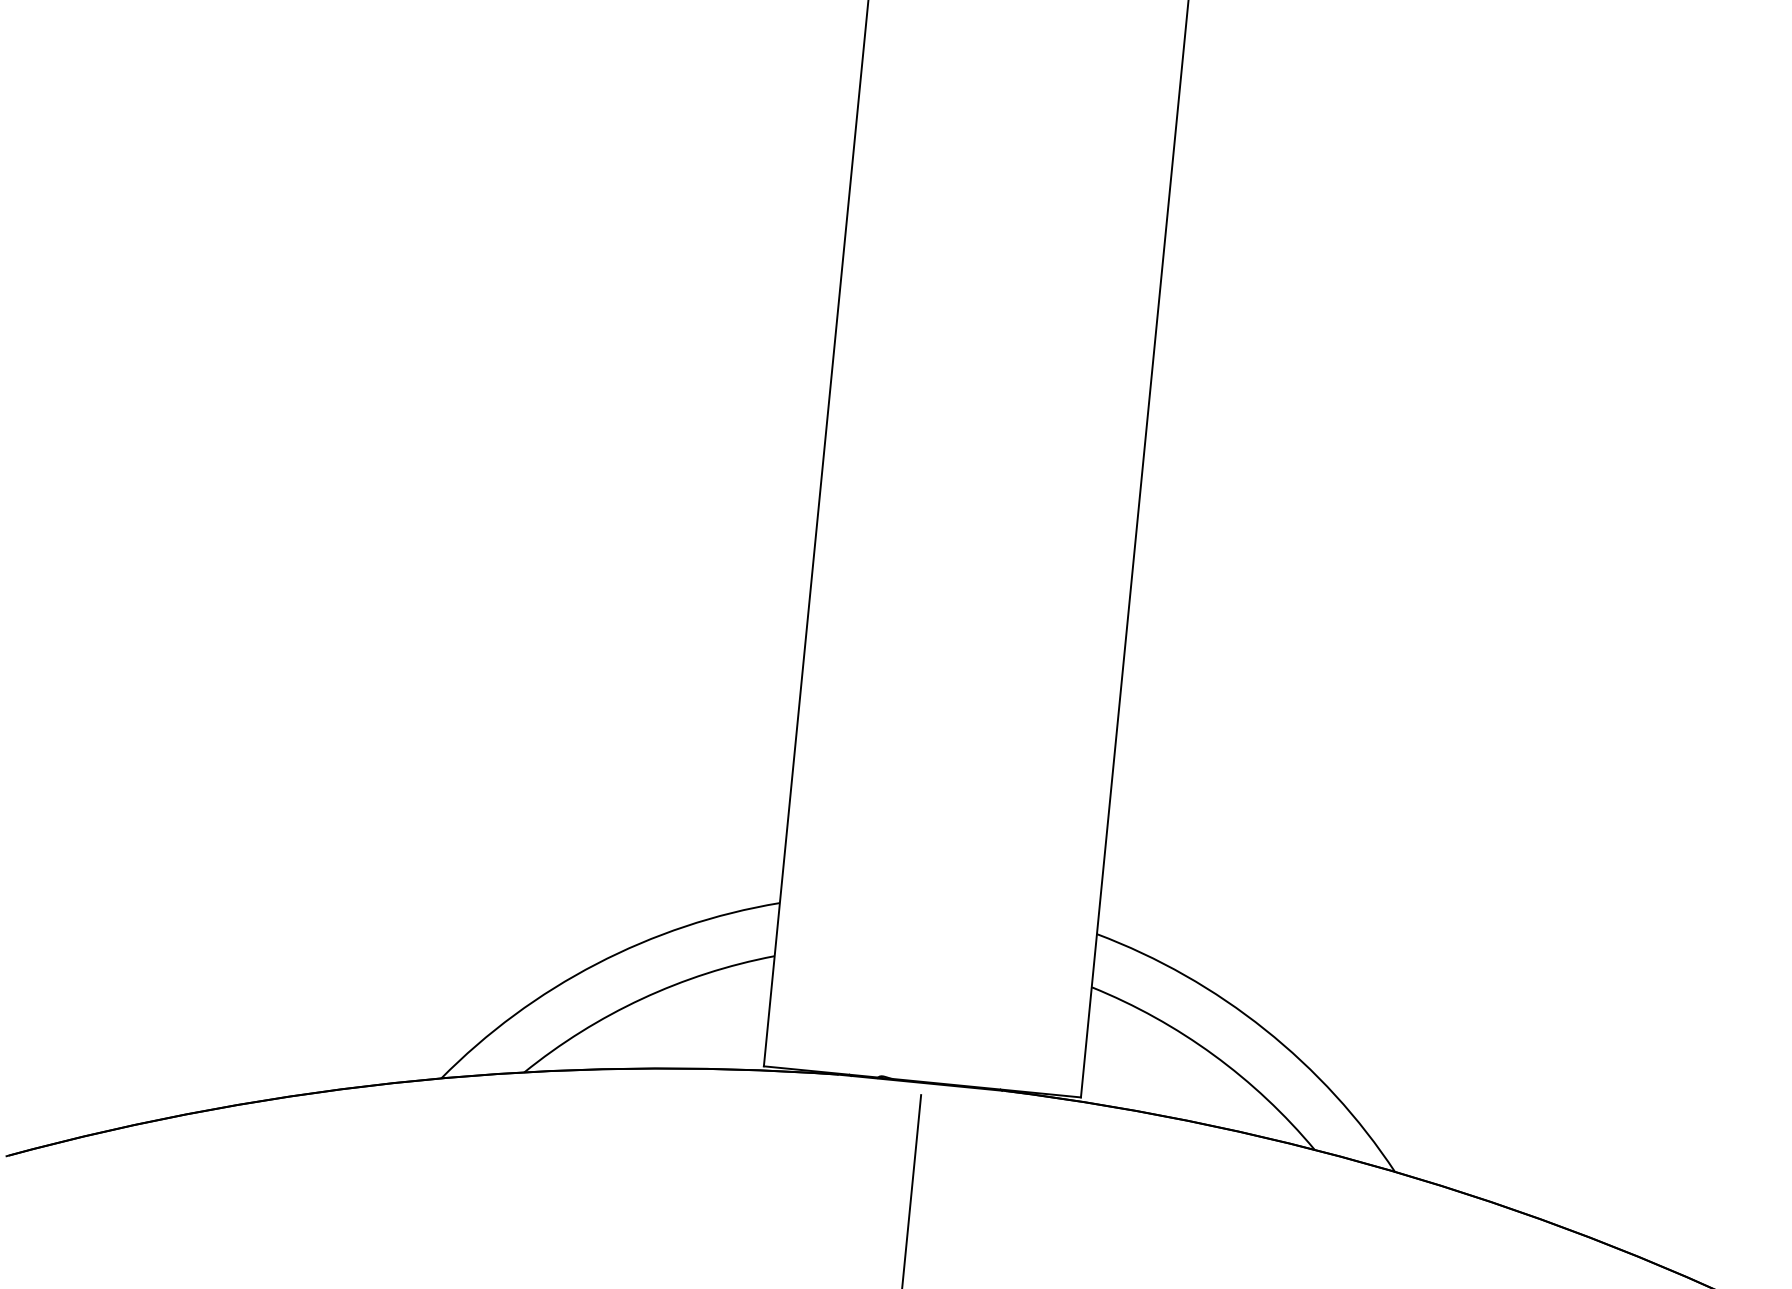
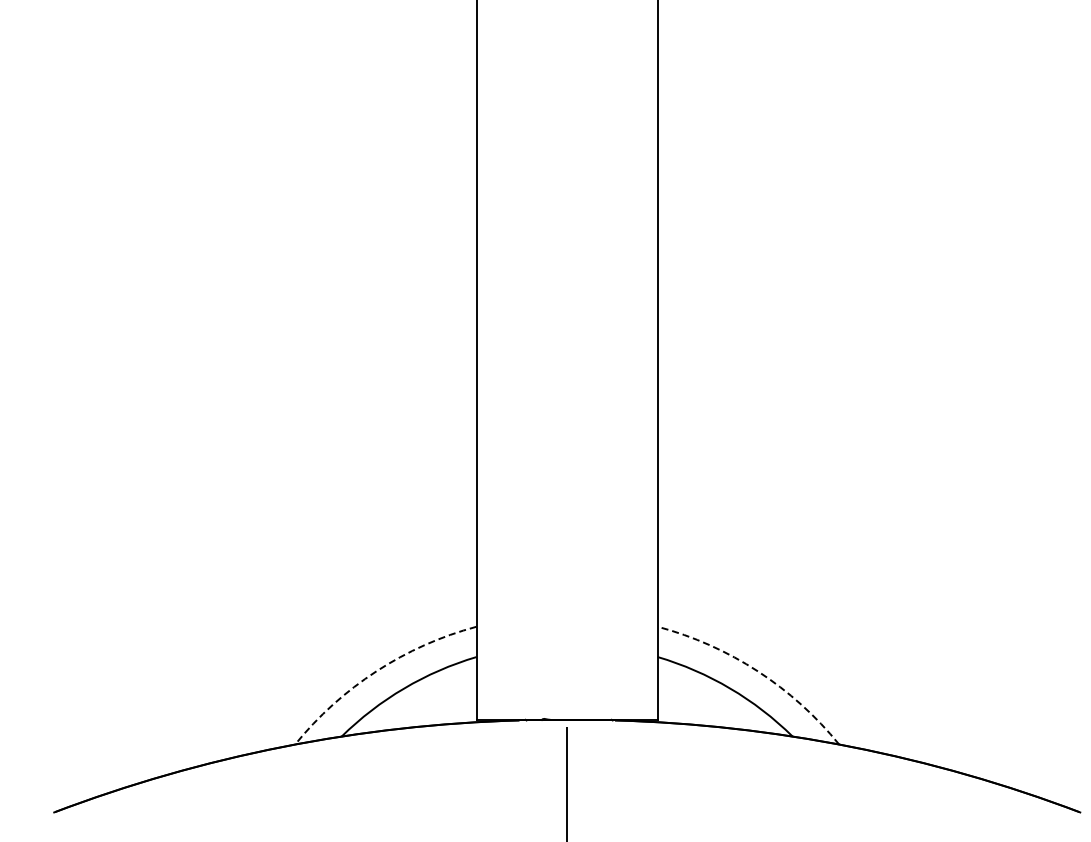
arc: (596, 964) -> (376, 671), solid -> dashed
arc: (1264, 1029) -> (757, 671), solid -> dashed

